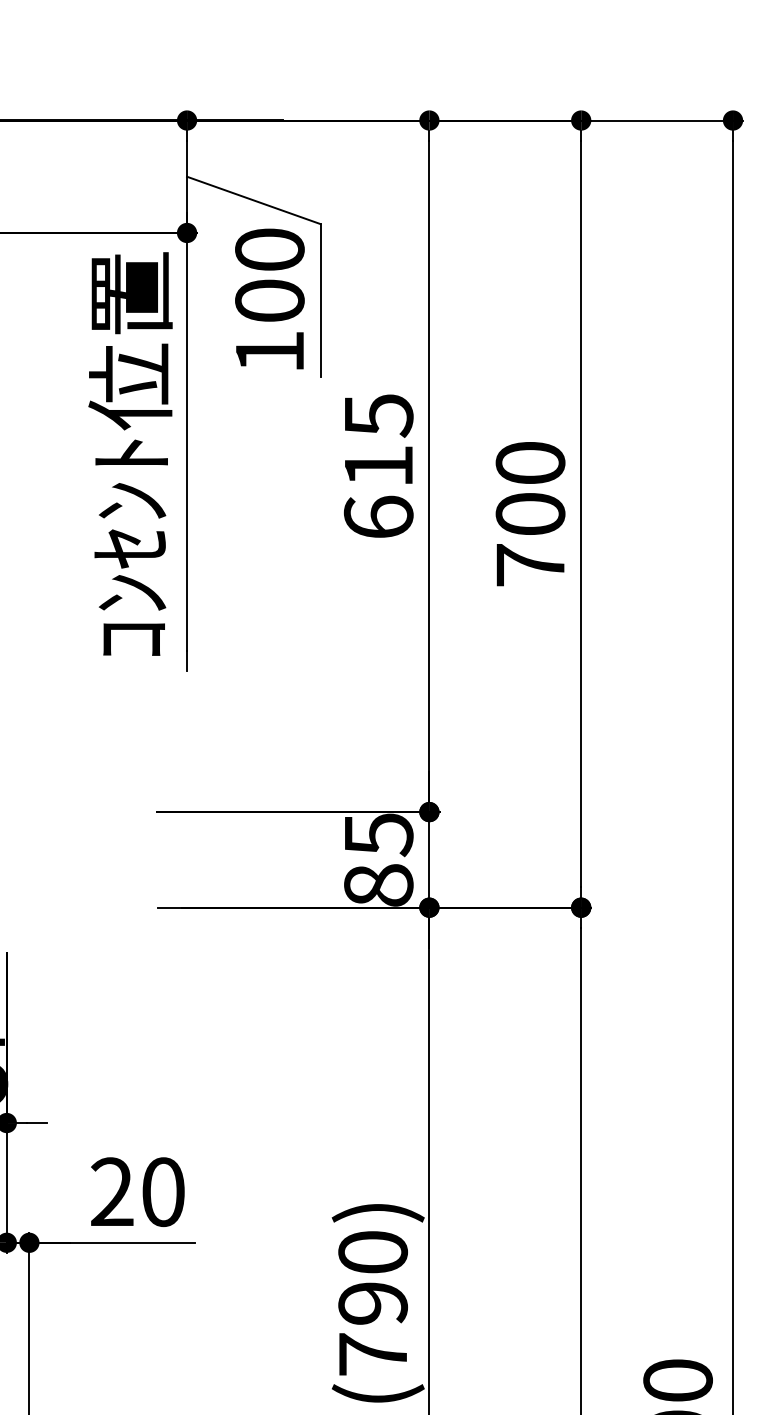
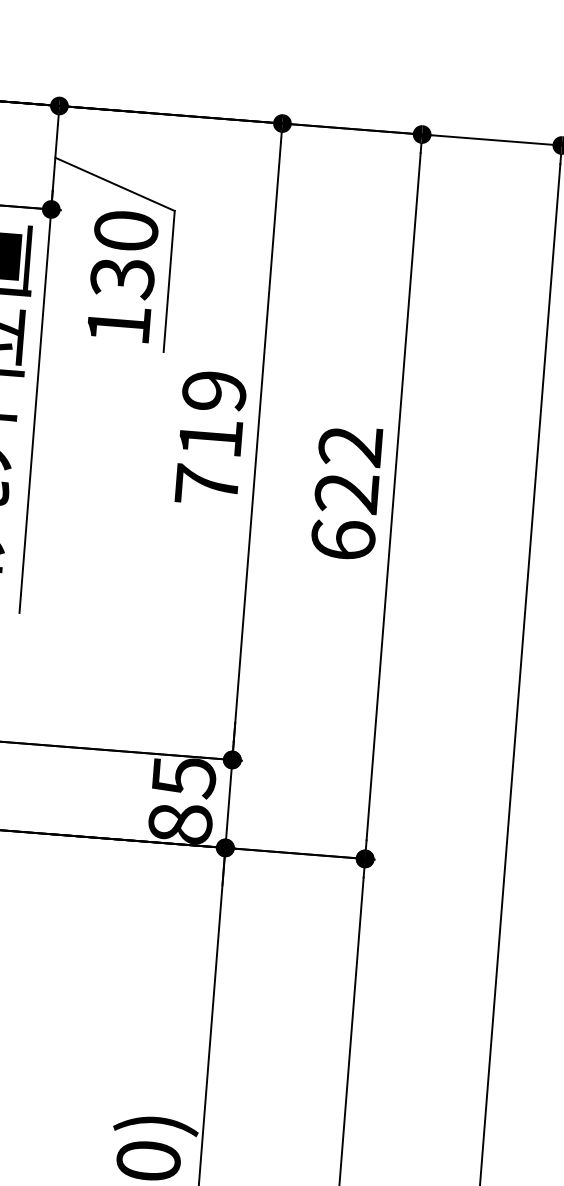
text: (269, 301) -> (122, 278), 100 -> 130
text: (378, 466) -> (210, 438), 615 -> 719
text: (530, 514) -> (346, 493), 700 -> 622

